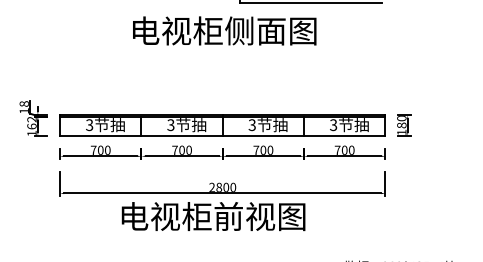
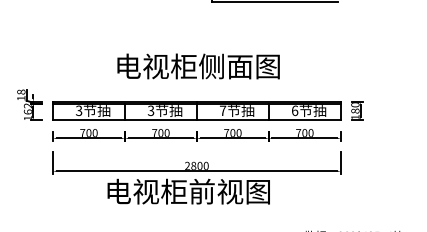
text: (224, 30) -> (198, 66), moved
text: (251, 124) -> (222, 110), 3 -> 7
text: (333, 124) -> (294, 110), 3 -> 6

